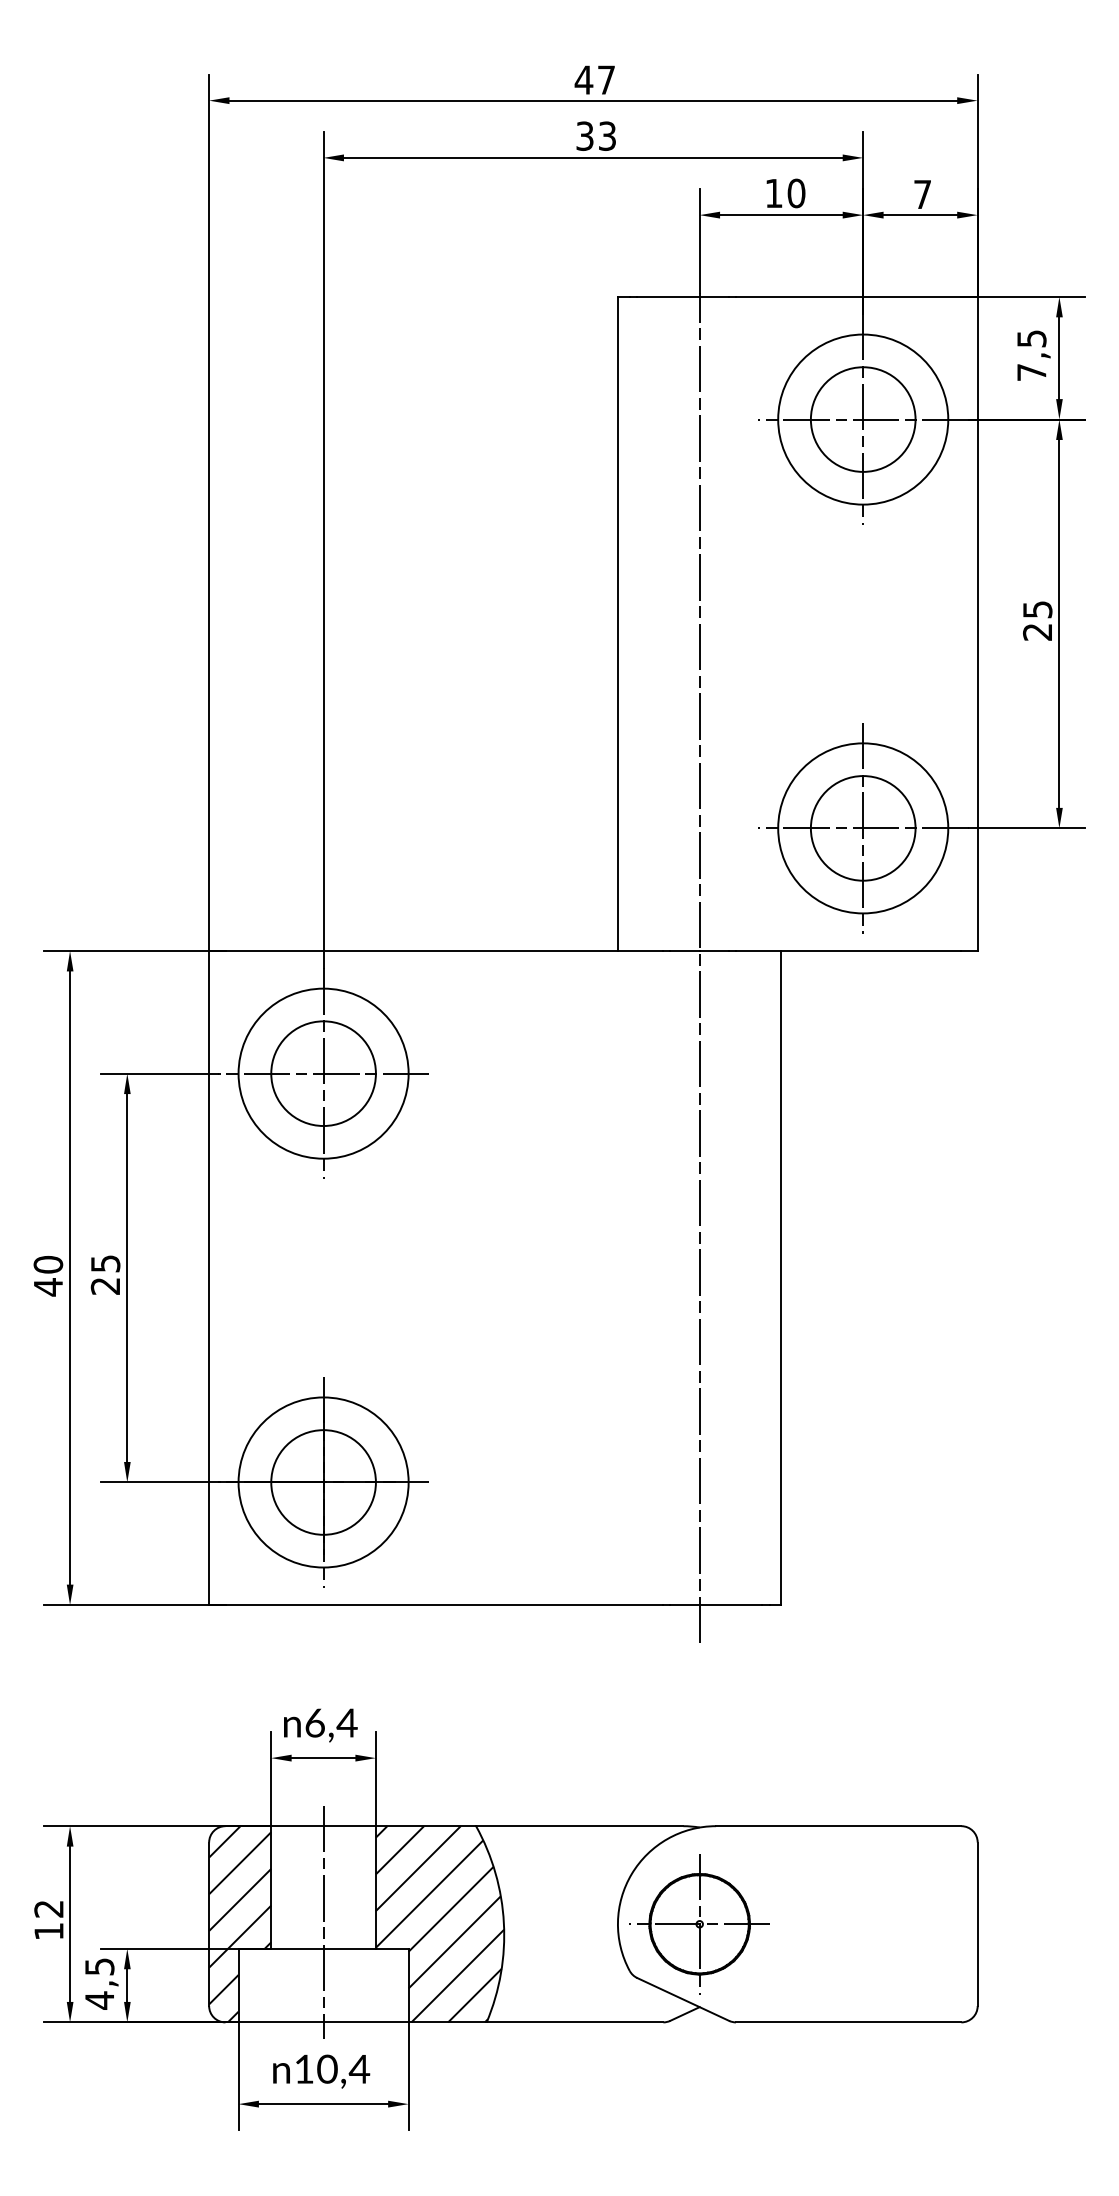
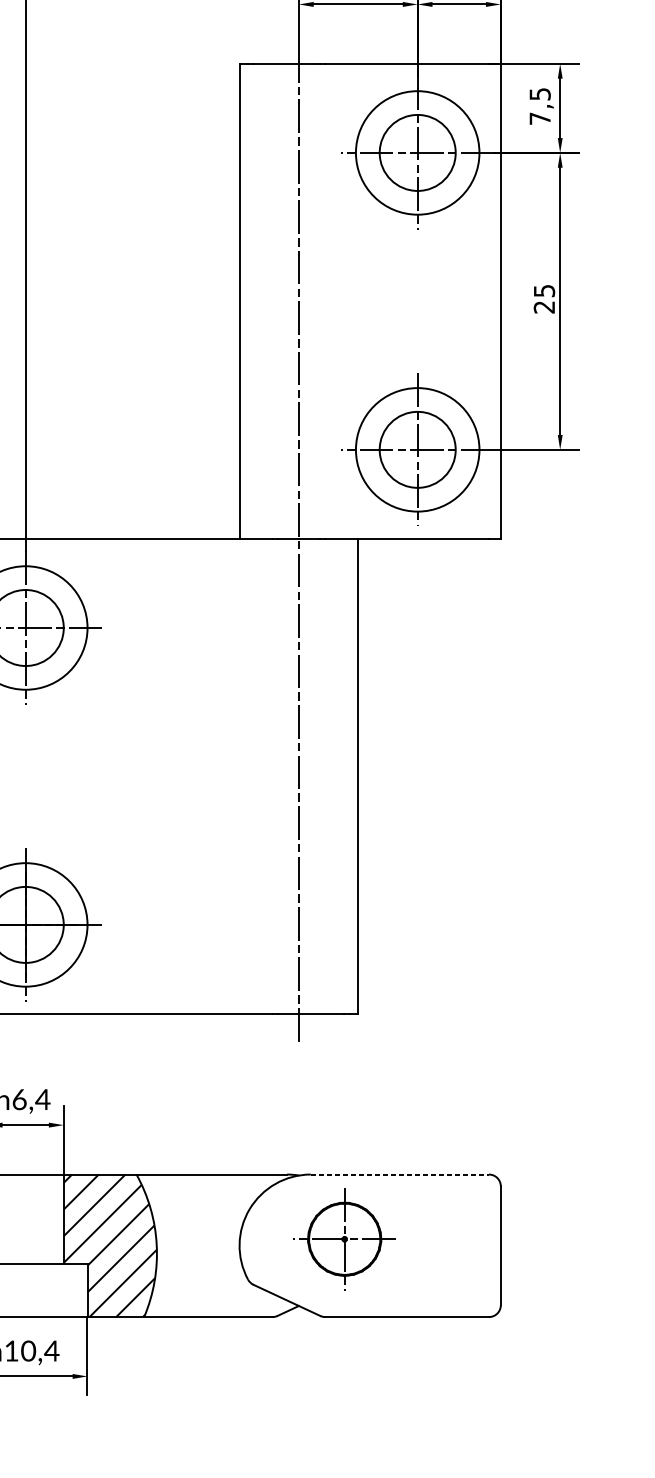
line: (838, 1826) -> (399, 1174), solid -> dashed
line: (323, 1922) -> (25, 1244), removed
part: (699, 1924) -> (344, 1239), moved

